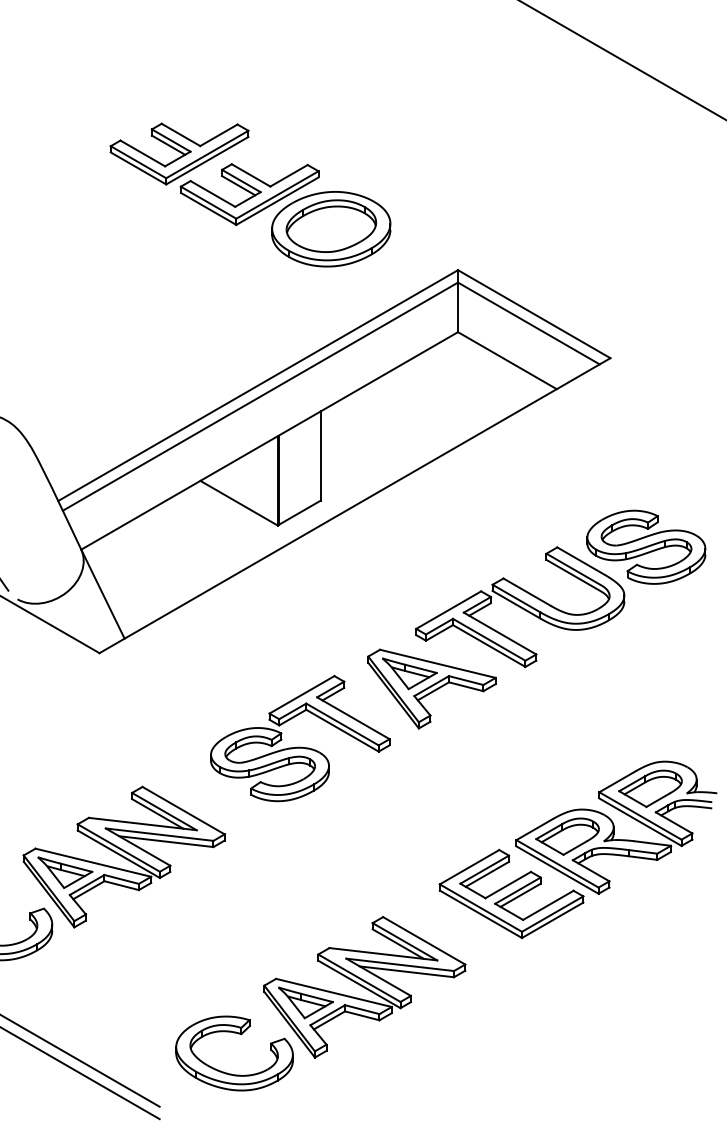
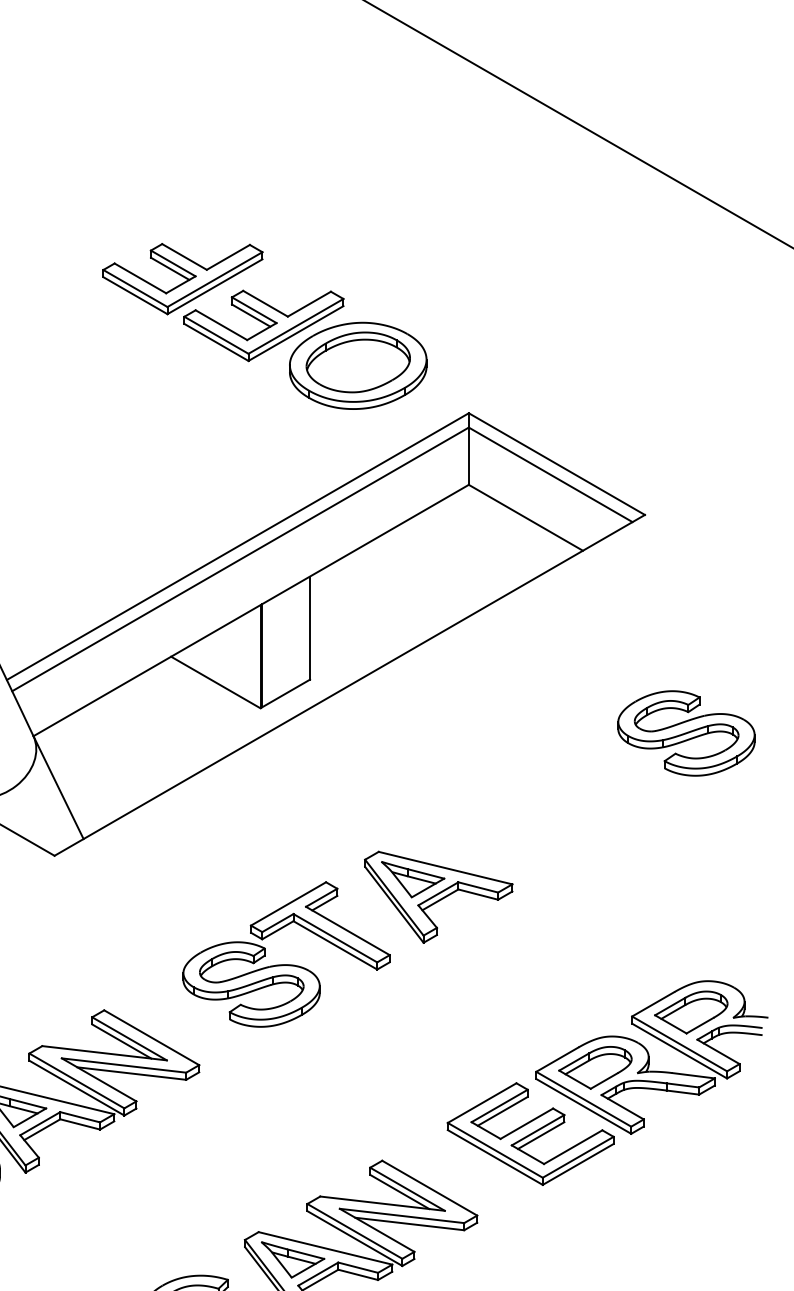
part: (250, 194) -> (264, 325), moved
part: (520, 607) -> (541, 803), removed

